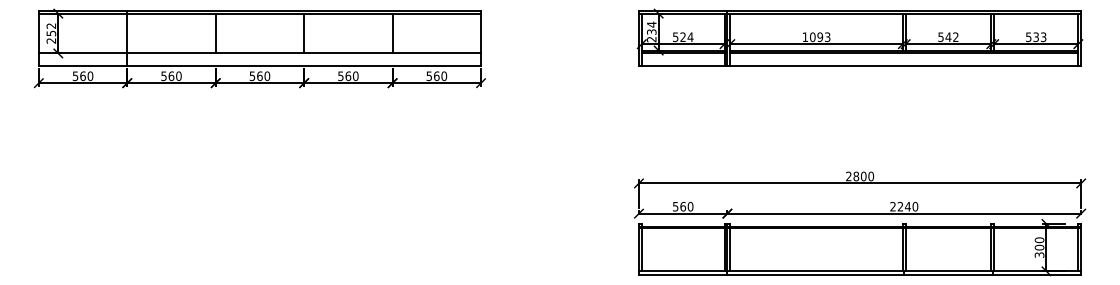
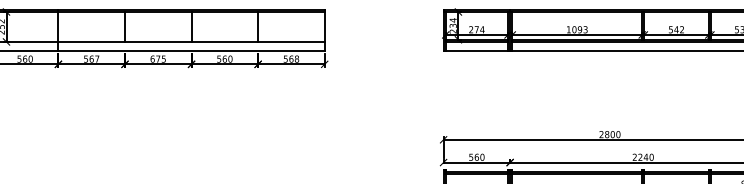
text: (679, 37) -> (474, 29), 524 -> 274
text: (444, 75) -> (297, 58), 560 -> 568
text: (178, 76) -> (96, 59), 560 -> 567
text: (259, 76) -> (157, 59), 560 -> 675

